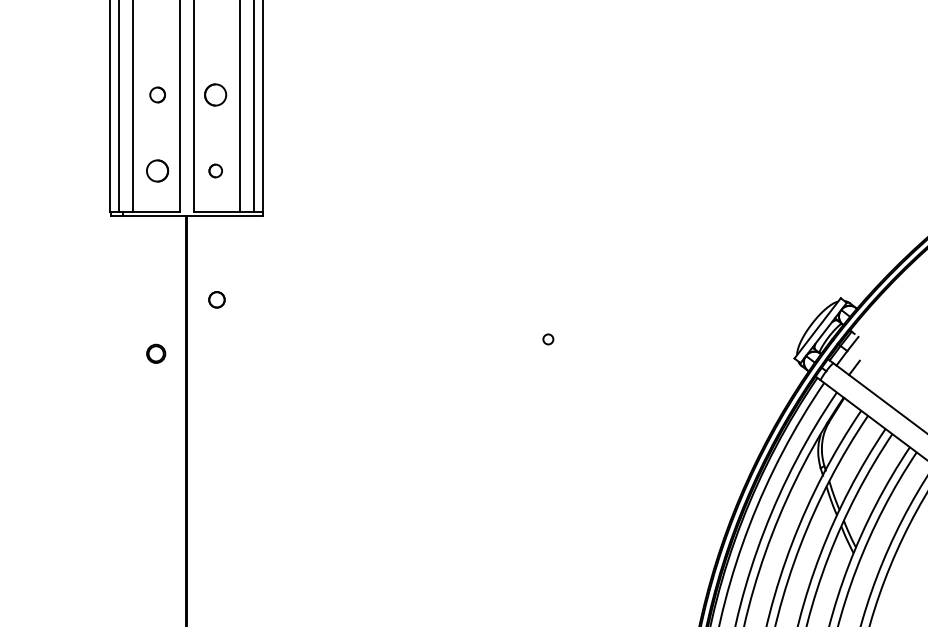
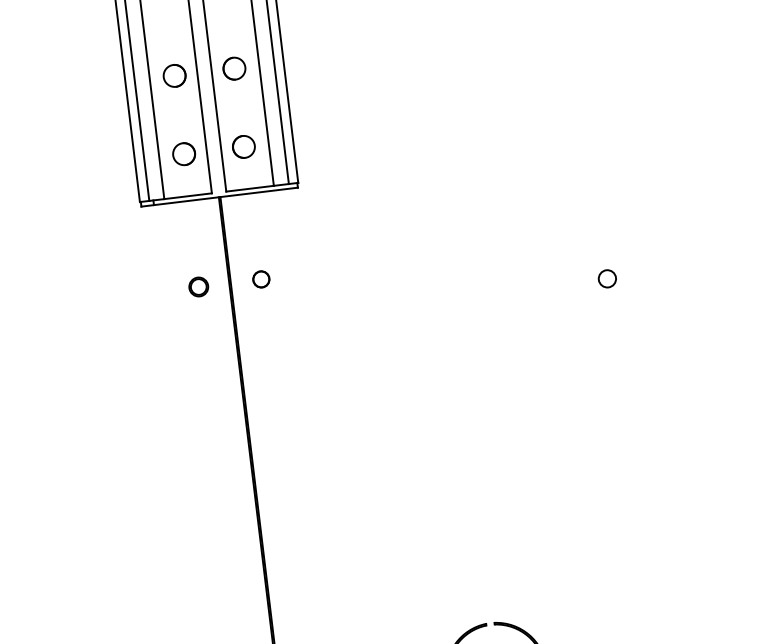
circle: (157, 94) -> (174, 75), size x1.43
circle: (215, 170) -> (243, 146), size x1.67
circle: (548, 339) -> (607, 278), size x1.67
part: (156, 353) -> (199, 286), moved

